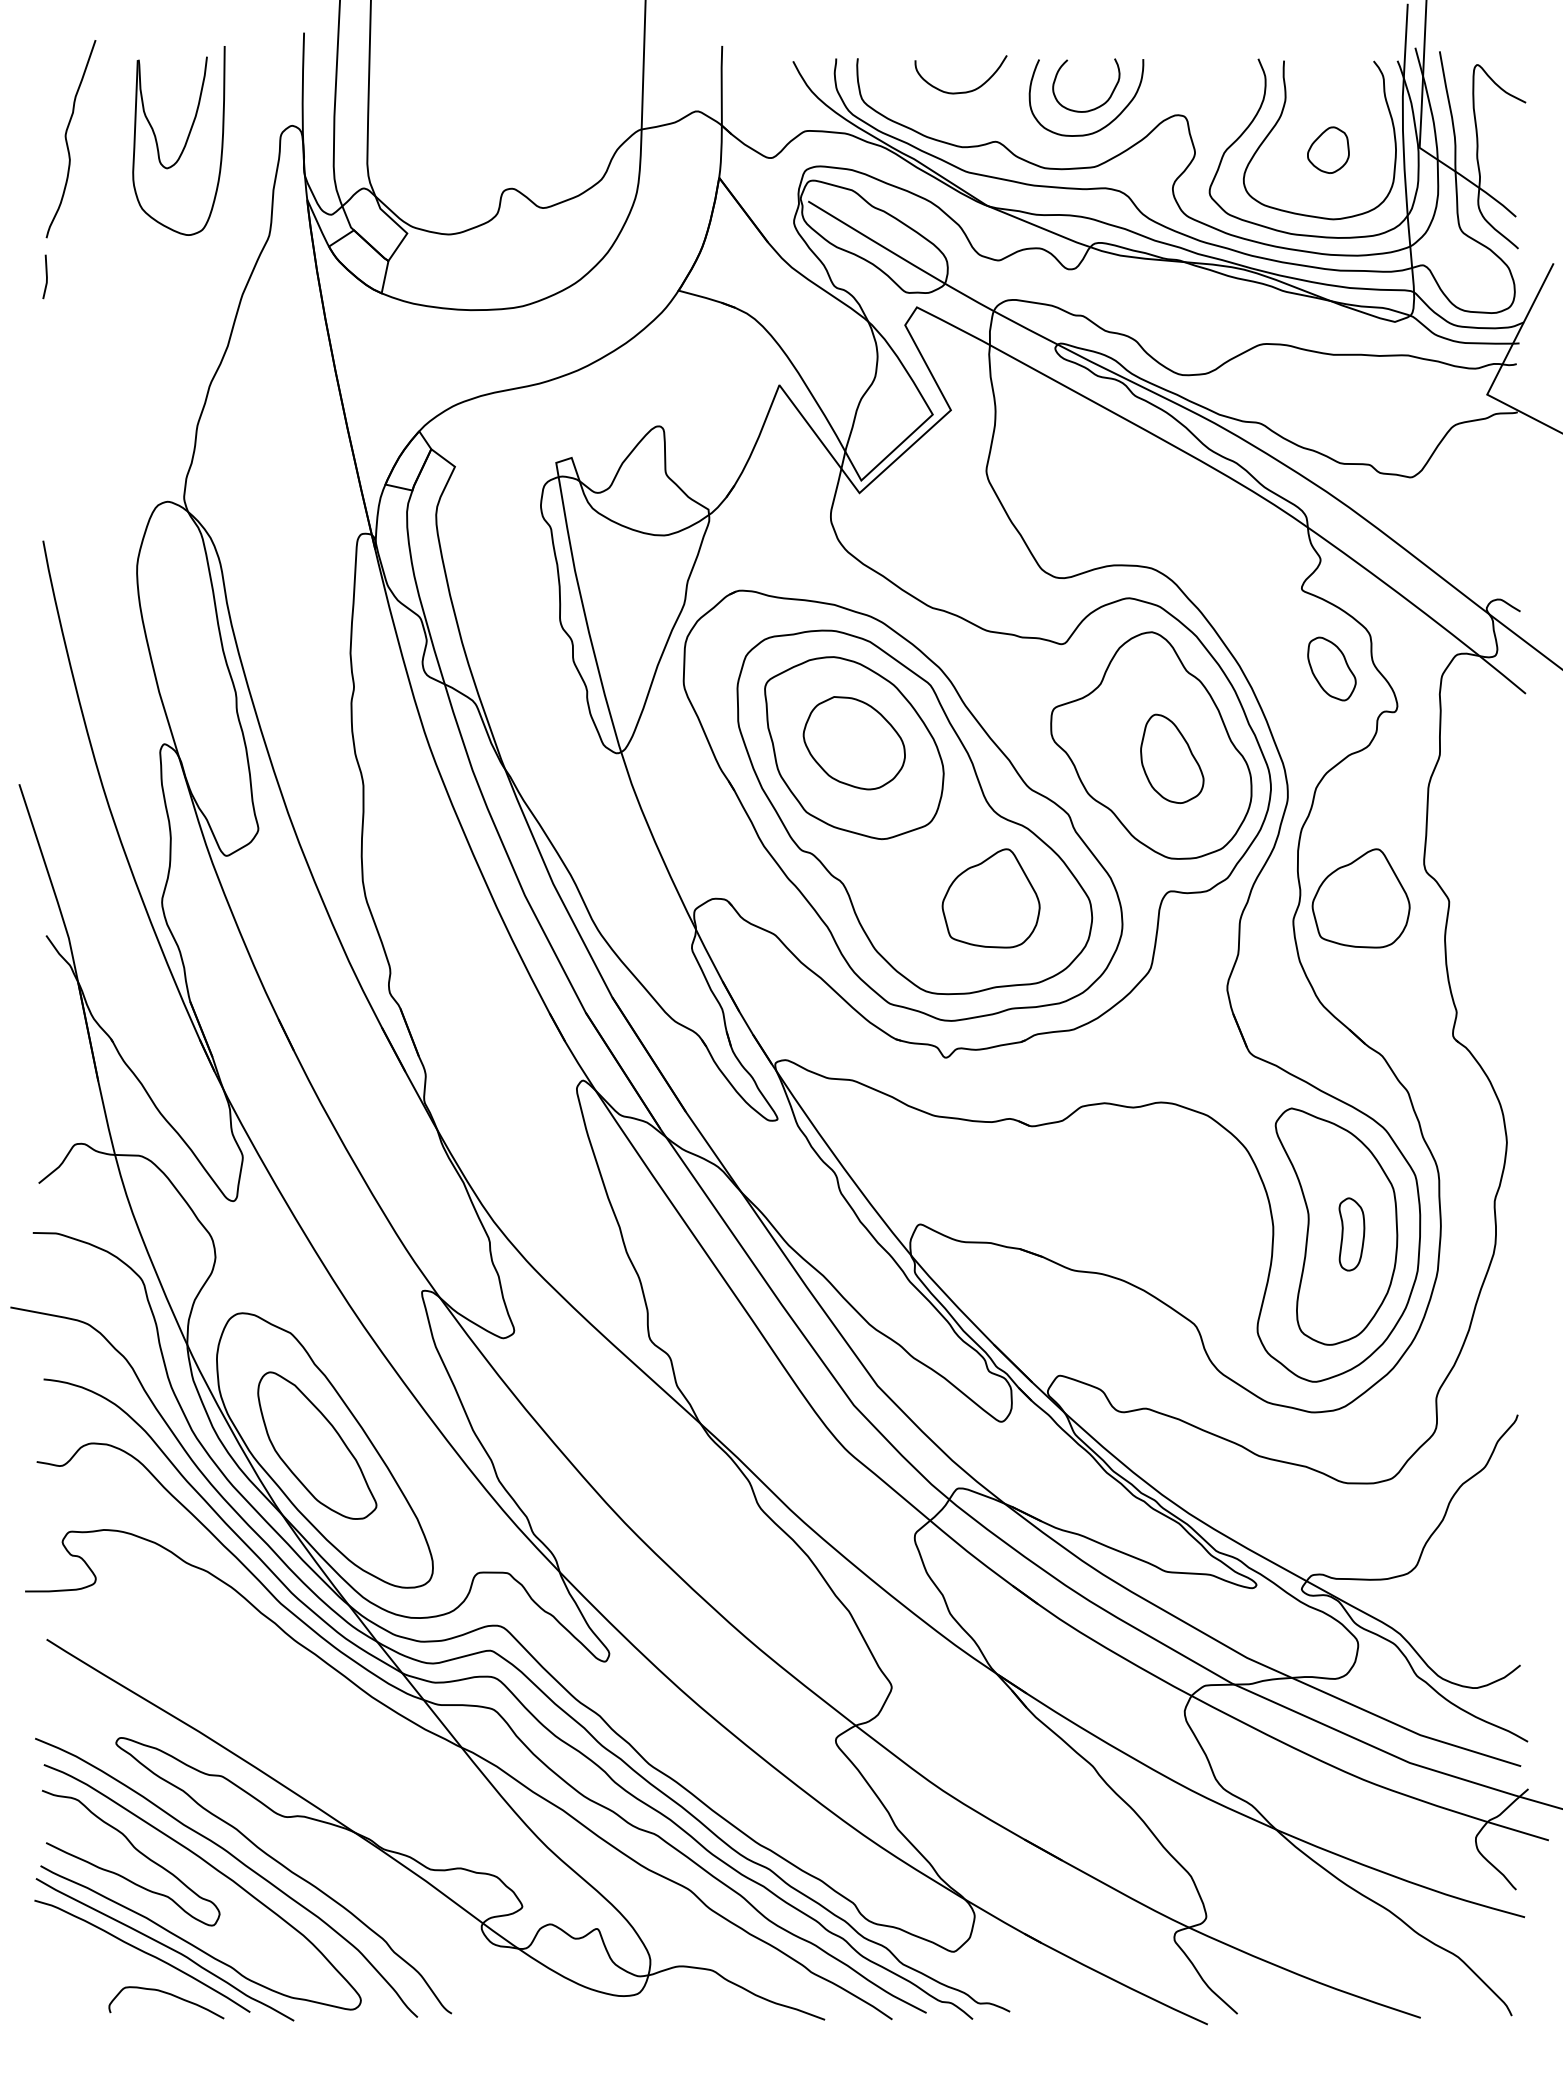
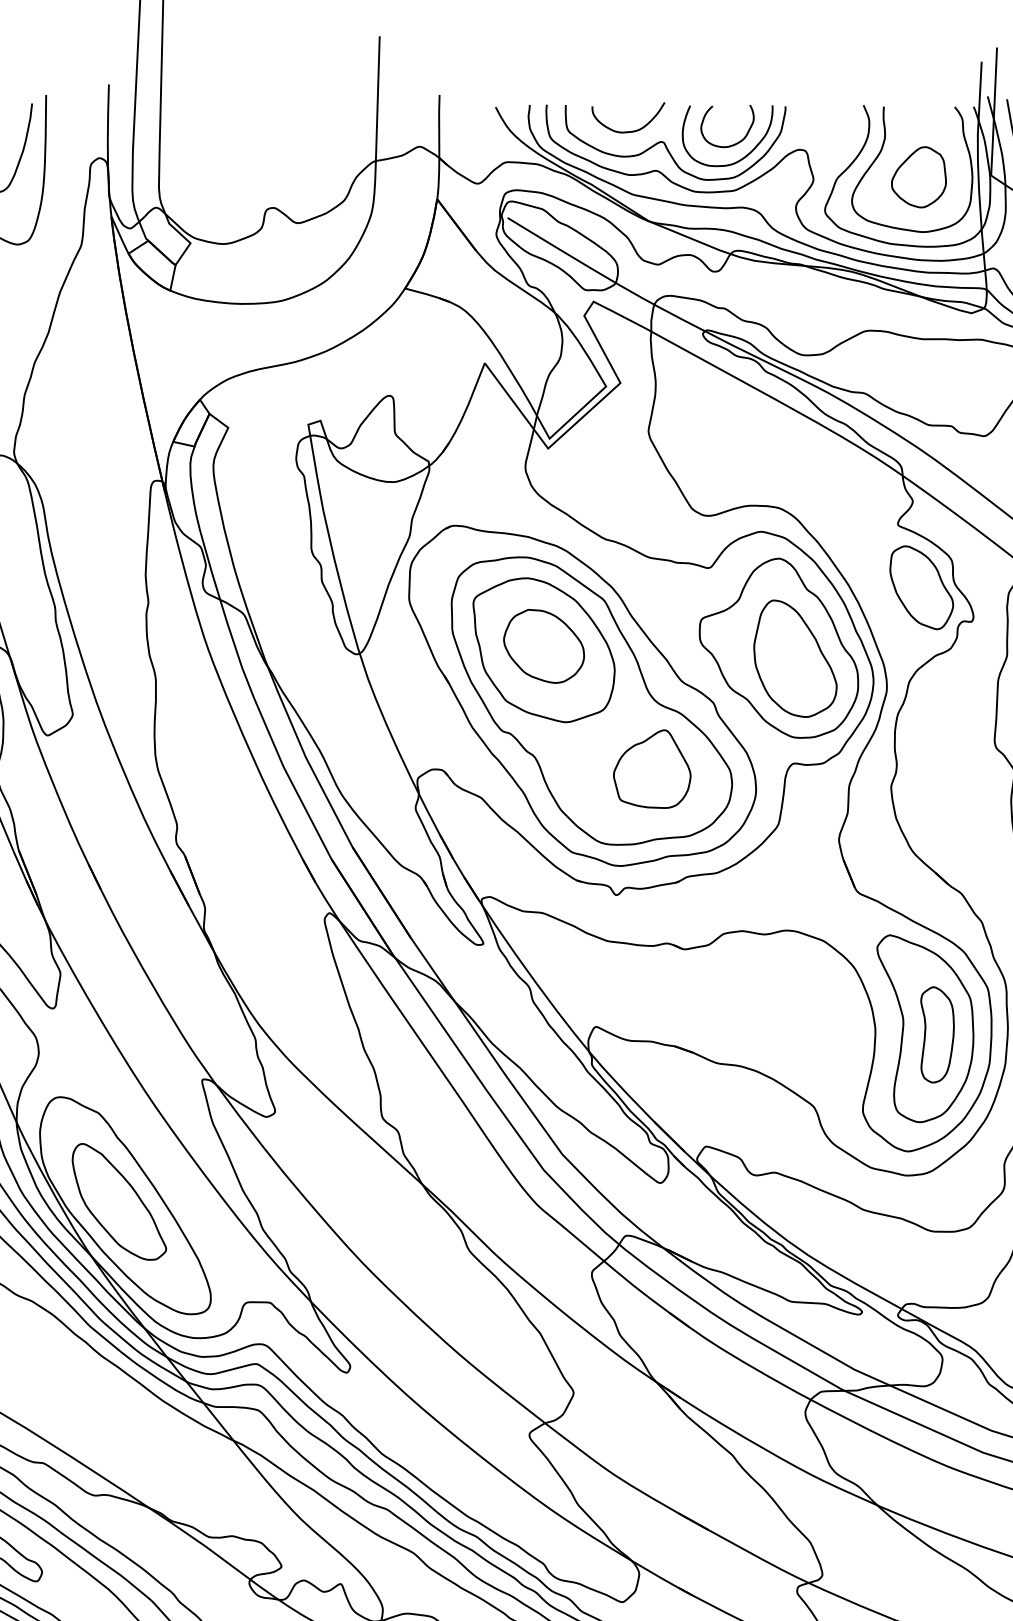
curve: (1010, 112) -> (667, 147), added
part: (1328, 150) -> (919, 177), size x1.67
part: (1331, 668) -> (921, 587), size x1.67
part: (1172, 758) -> (795, 658), size x1.67
part: (1360, 898) -> (944, 769), removed
part: (1351, 1234) -> (937, 1034), size x1.67

